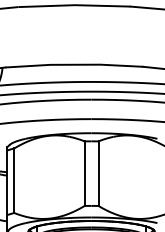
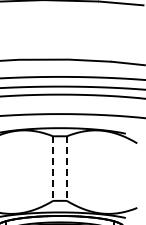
line: (84, 174) -> (52, 169), solid -> dashed
line: (98, 174) -> (66, 169), solid -> dashed

